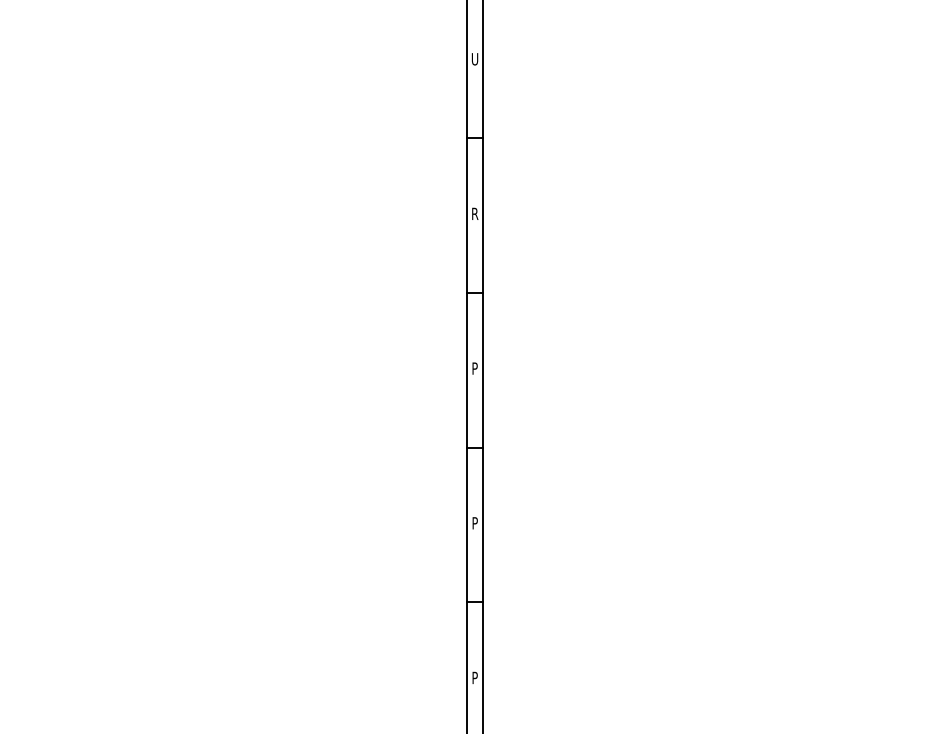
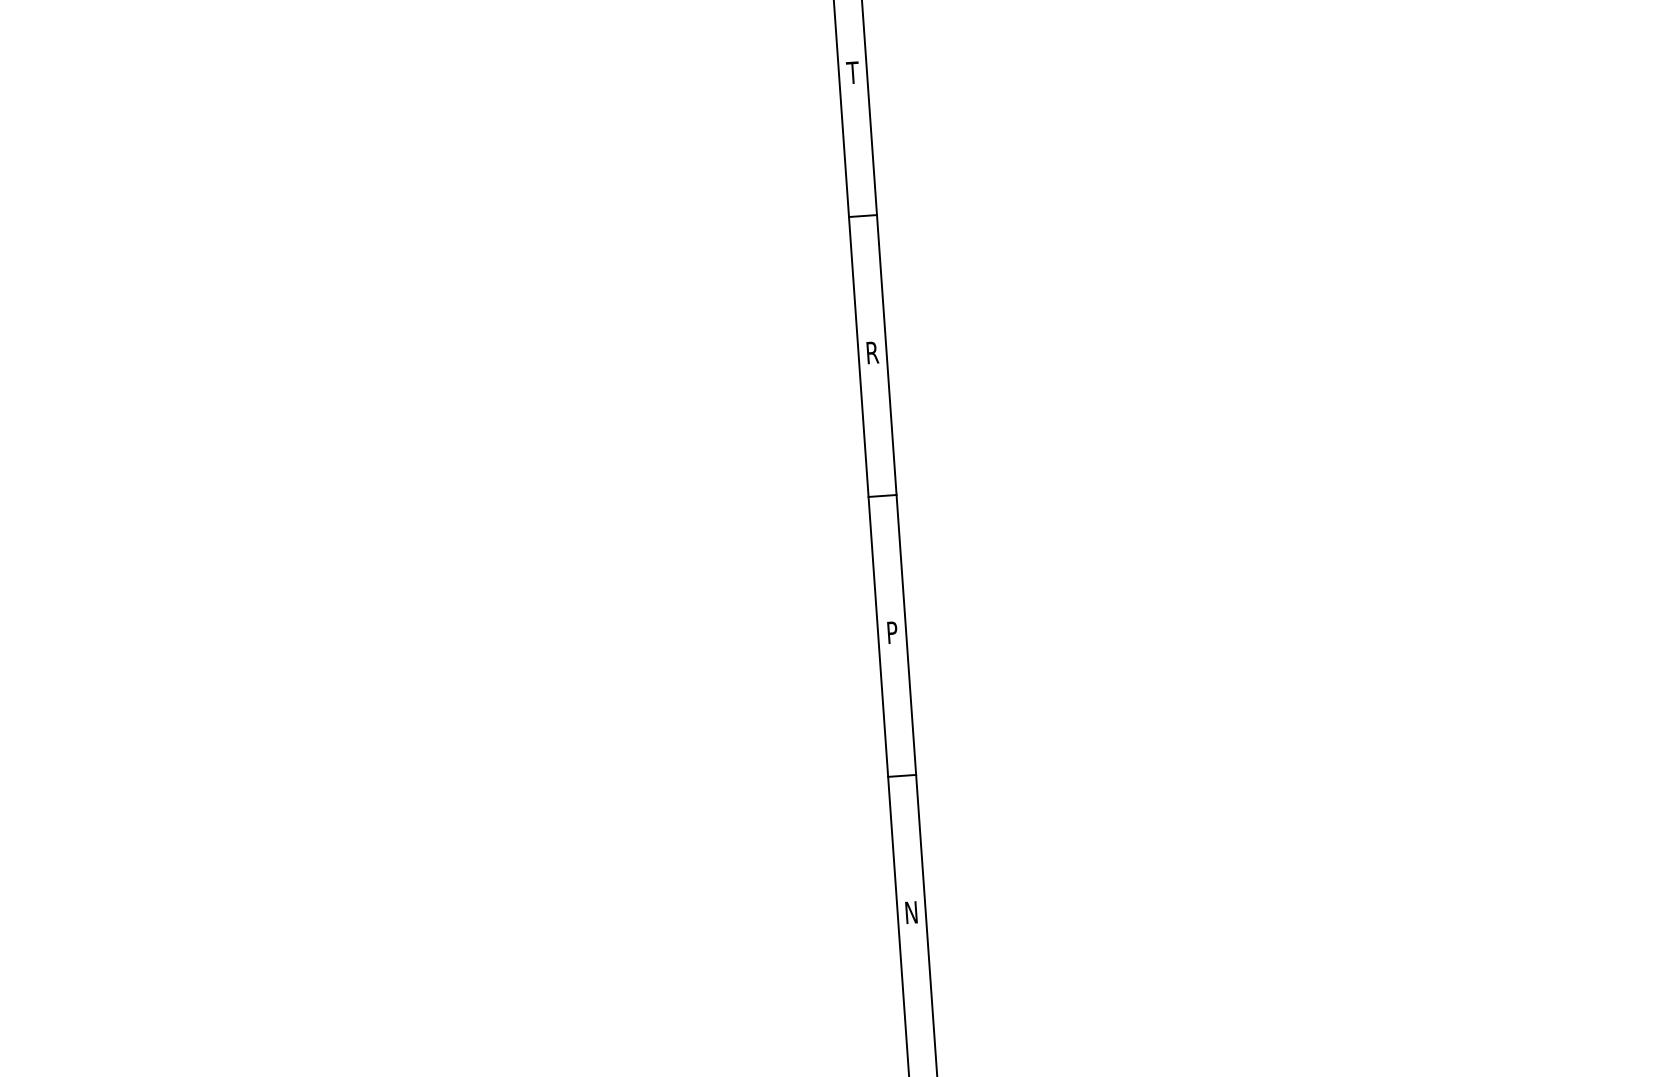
text: (474, 213) -> (852, 72), R -> T
text: (475, 368) -> (873, 352), P -> R
text: (474, 677) -> (910, 911), P -> N

